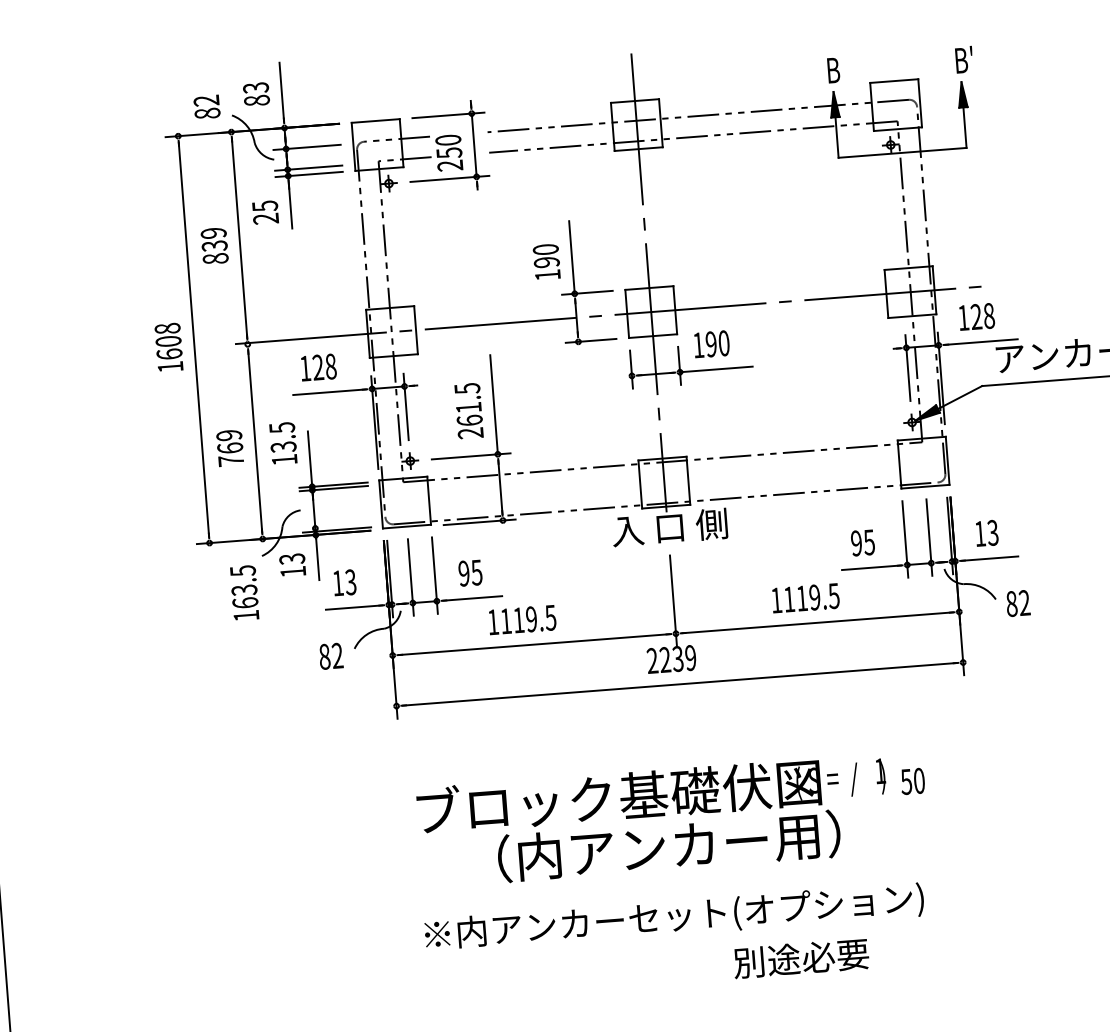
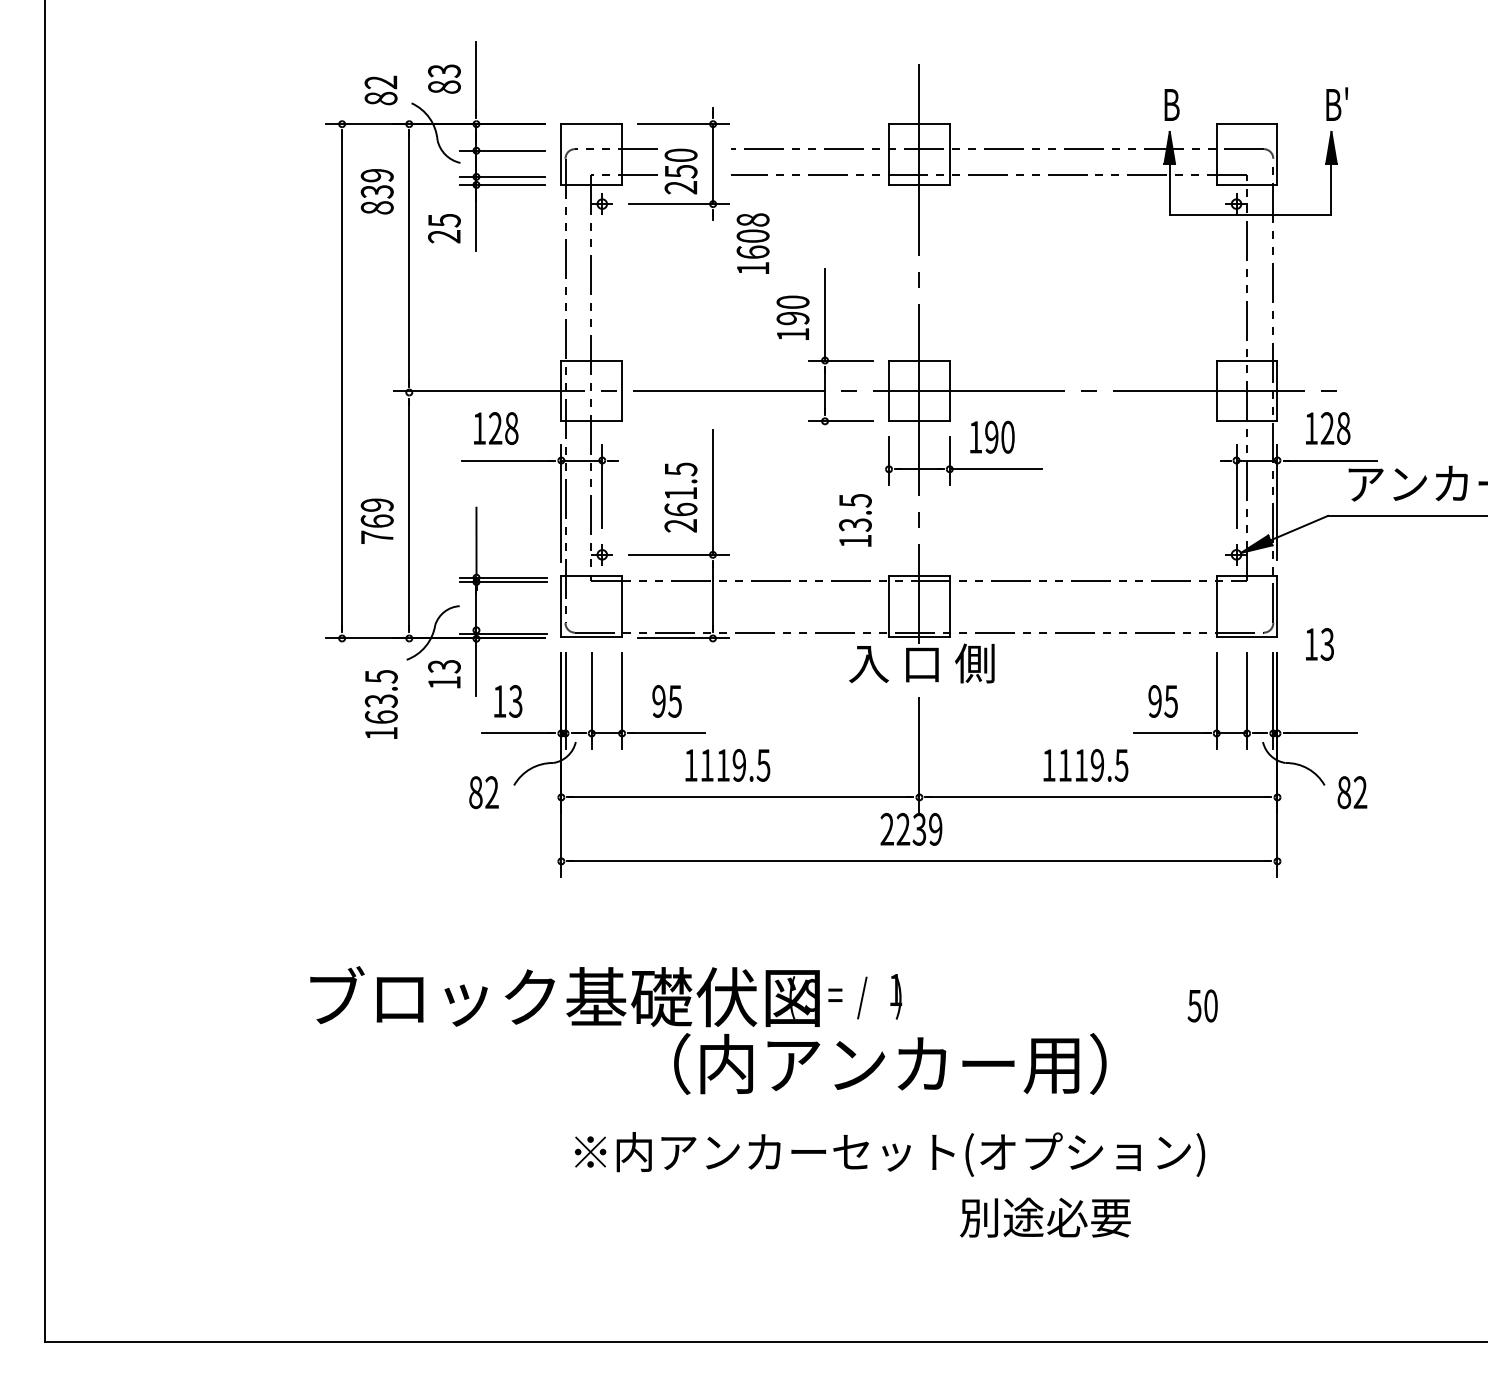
text: (214, 245) -> (376, 191), moved
text: (168, 347) -> (752, 243), moved
text: (283, 443) -> (855, 520), moved
text: (986, 533) -> (1319, 644), moved
text: (651, 793) -> (606, 996), moved

